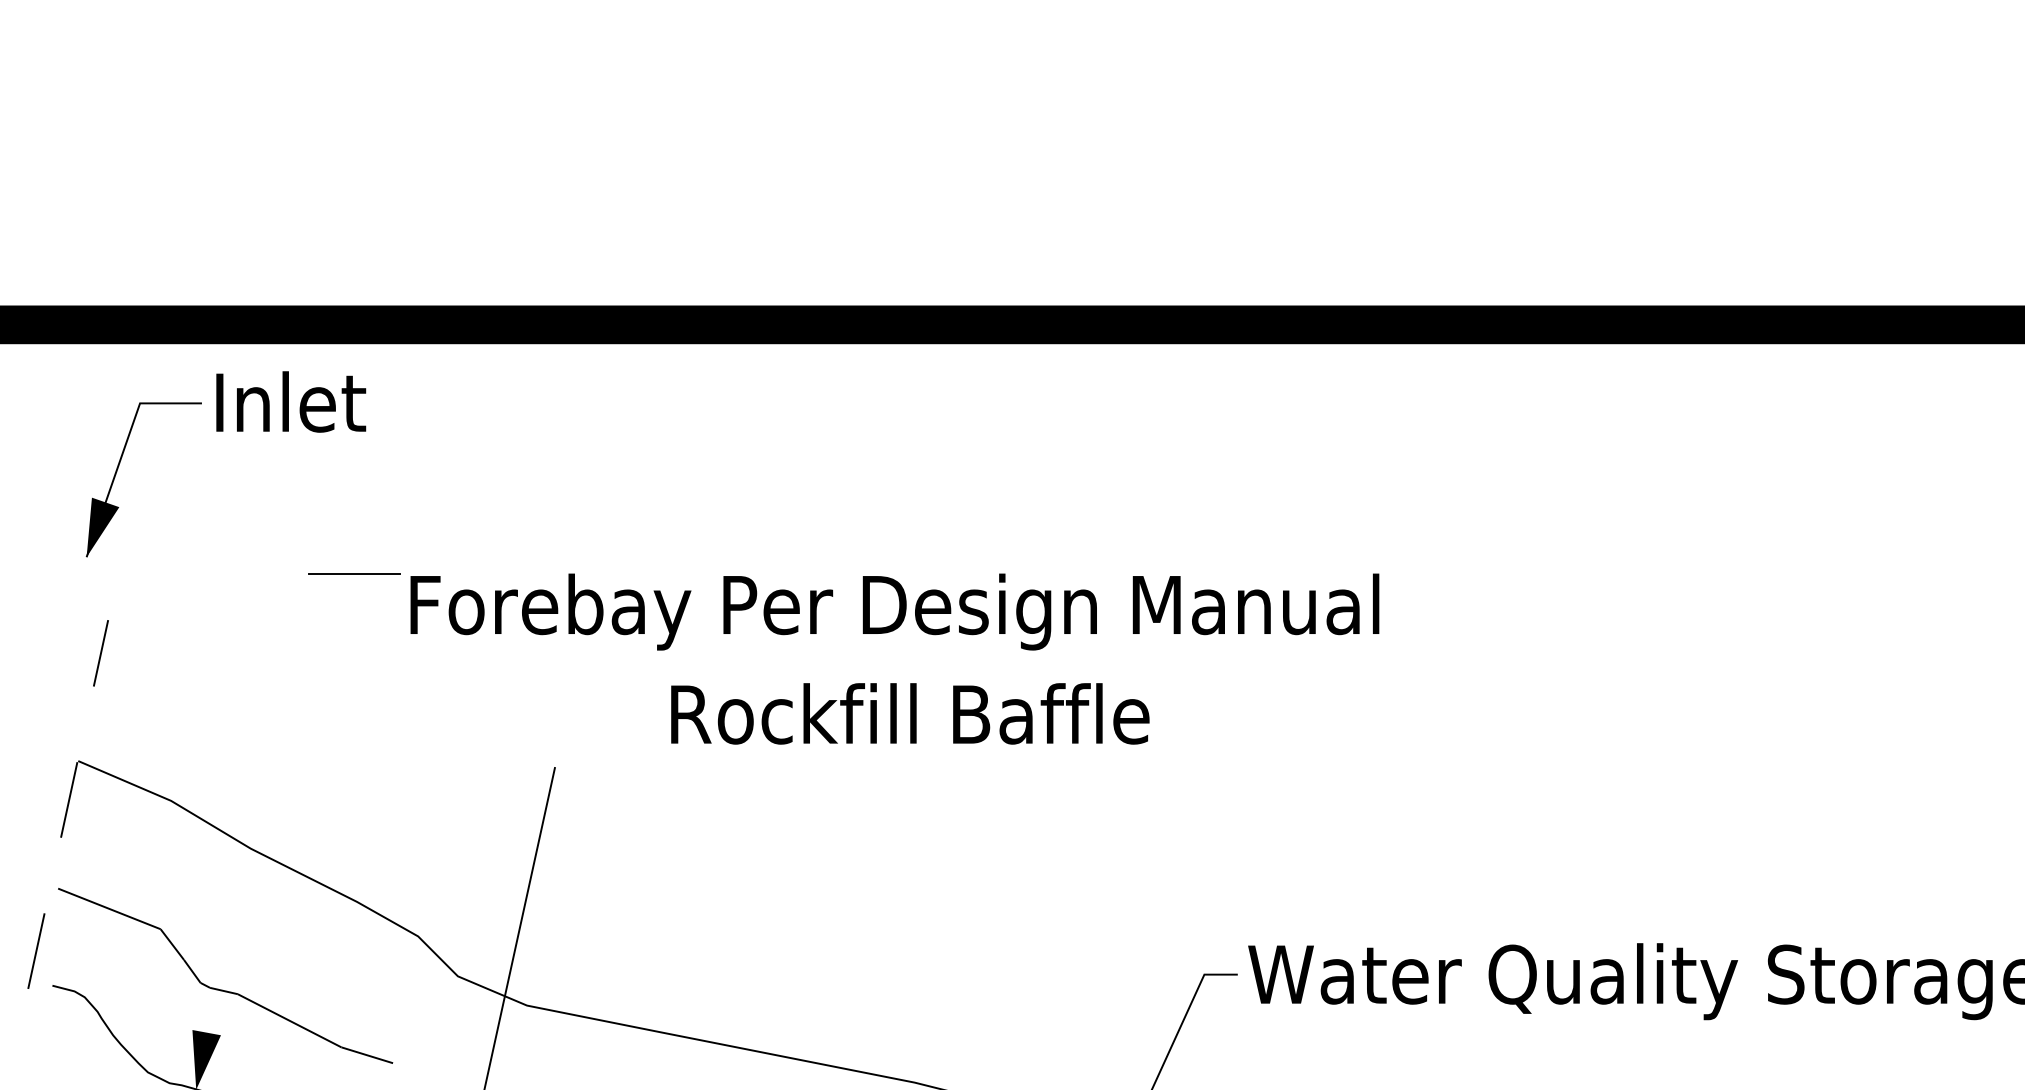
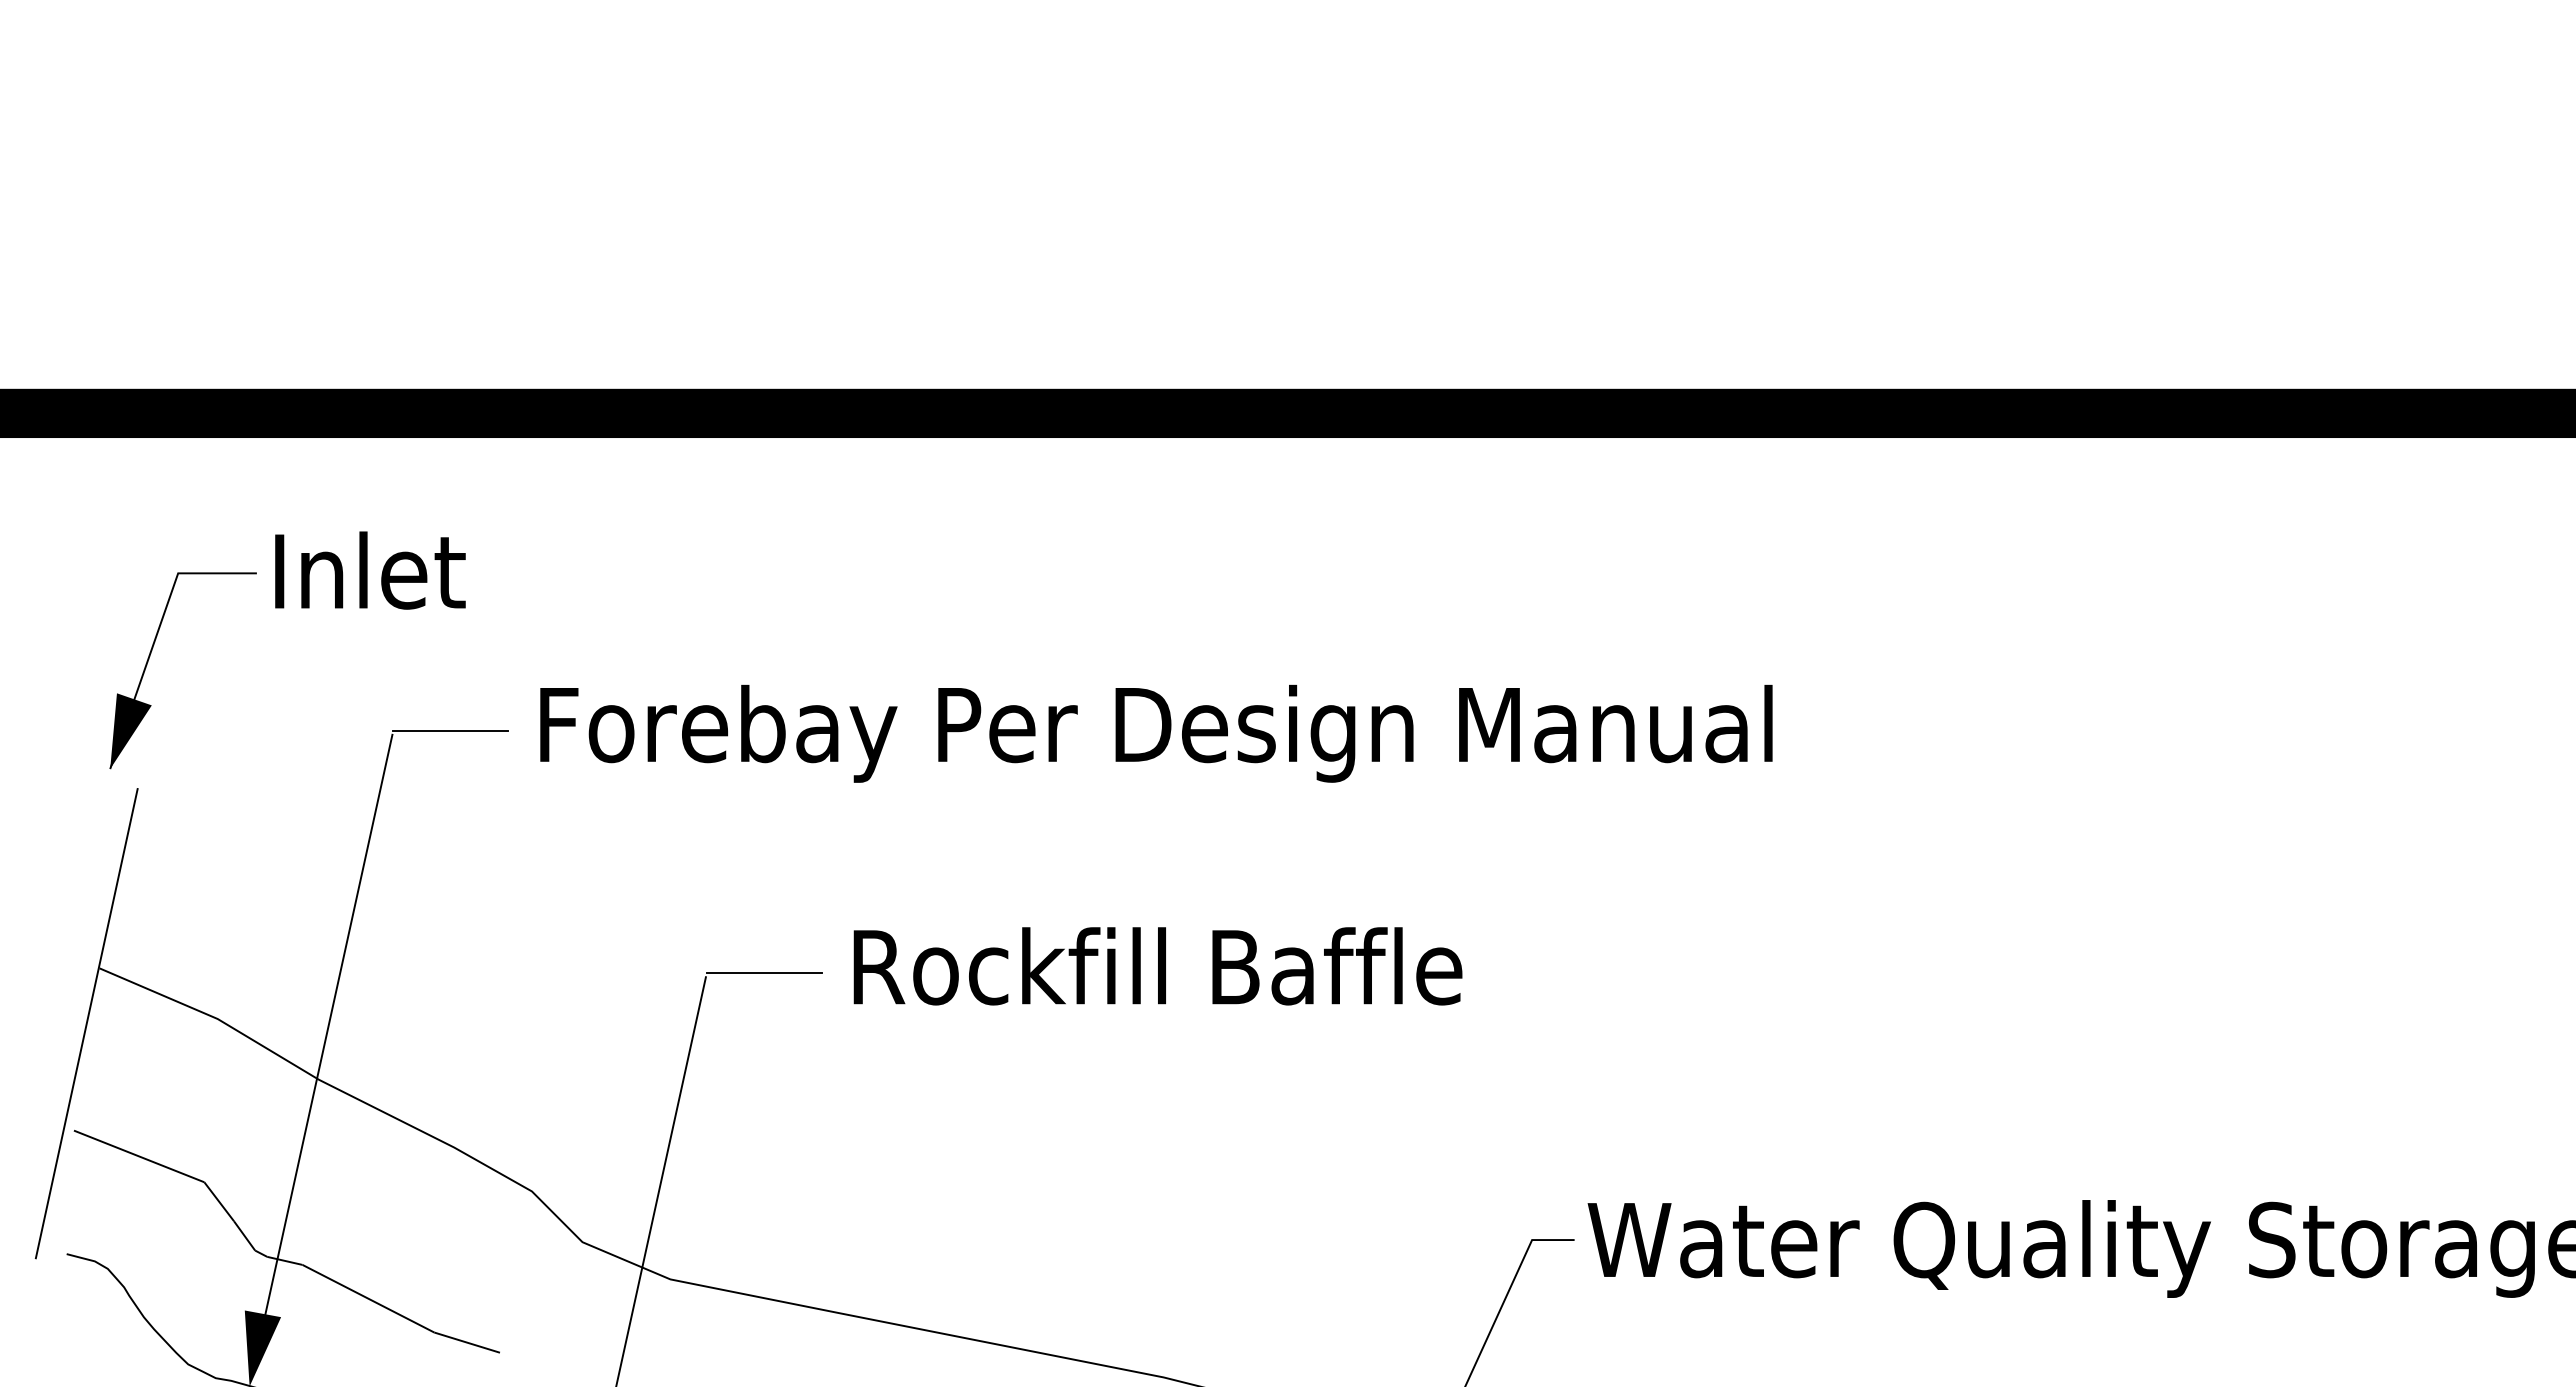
text: (291, 401) -> (370, 570), moved
part: (117, 471) -> (149, 659), moved
text: (894, 611) -> (1156, 733), moved
text: (909, 714) -> (1157, 966), moved
line: (600, 764) -> (763, 972), added
line: (68, 804) -> (86, 1023), dashed -> solid
line: (255, 816) -> (325, 1039), added

